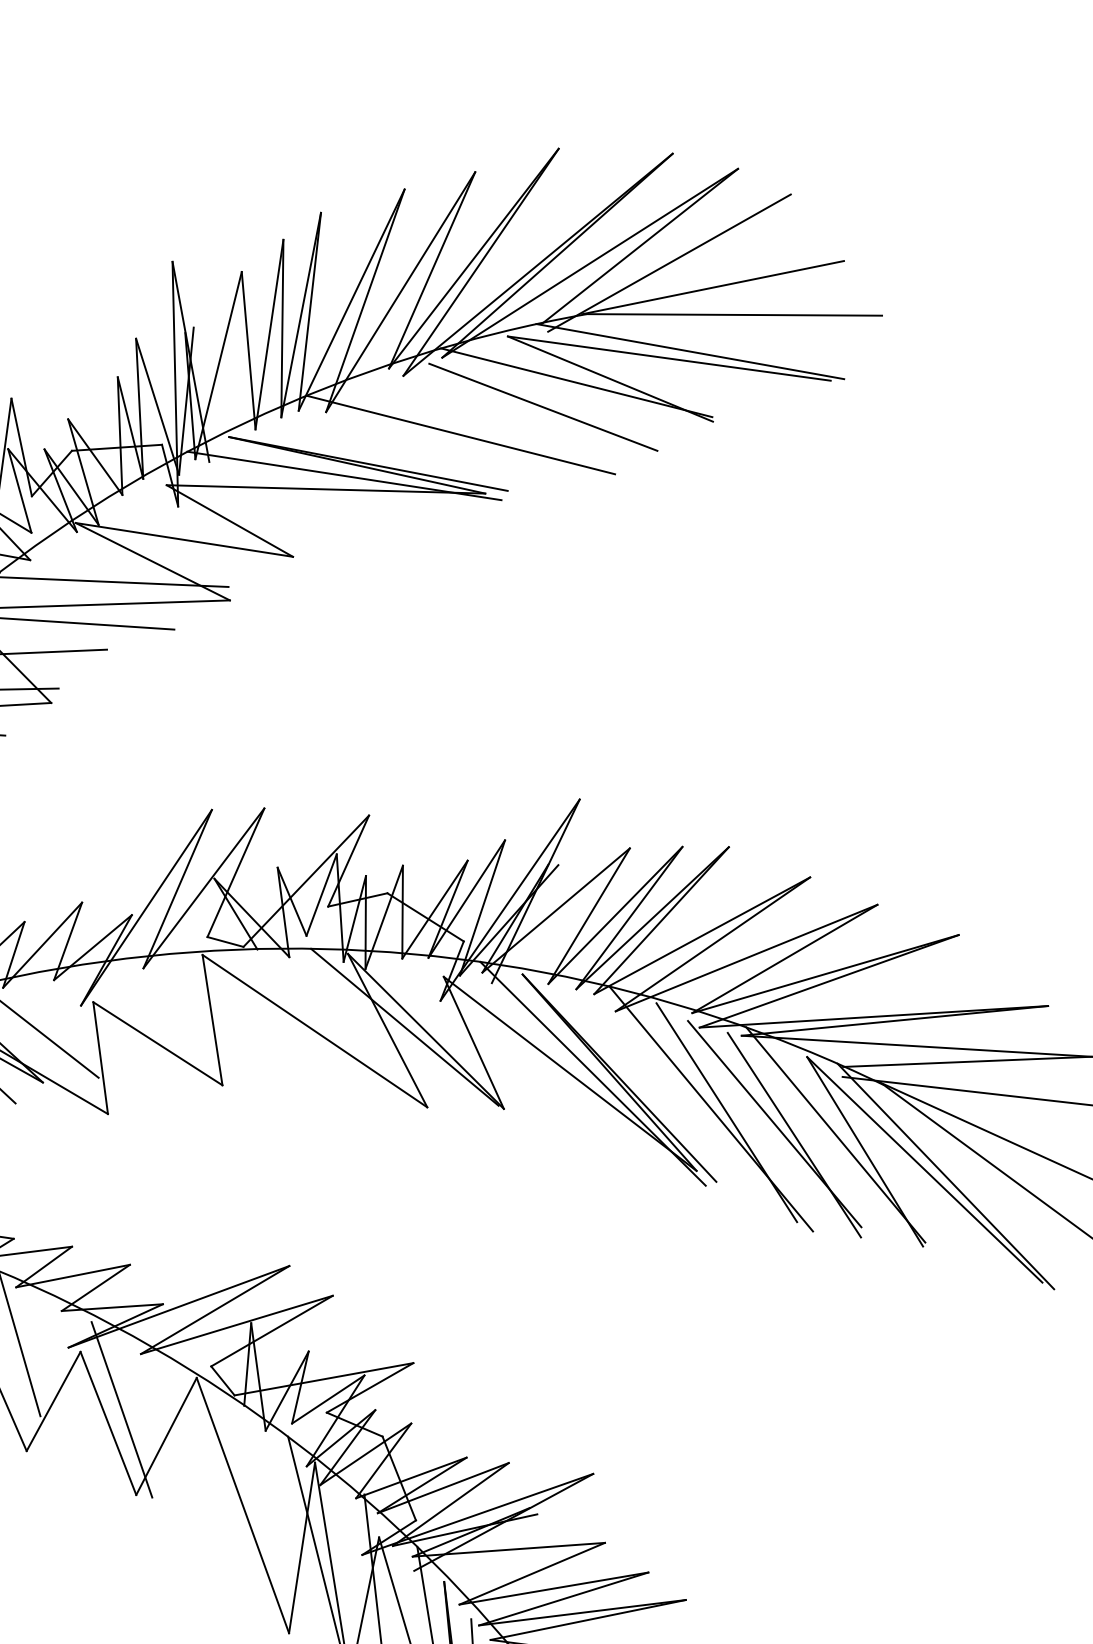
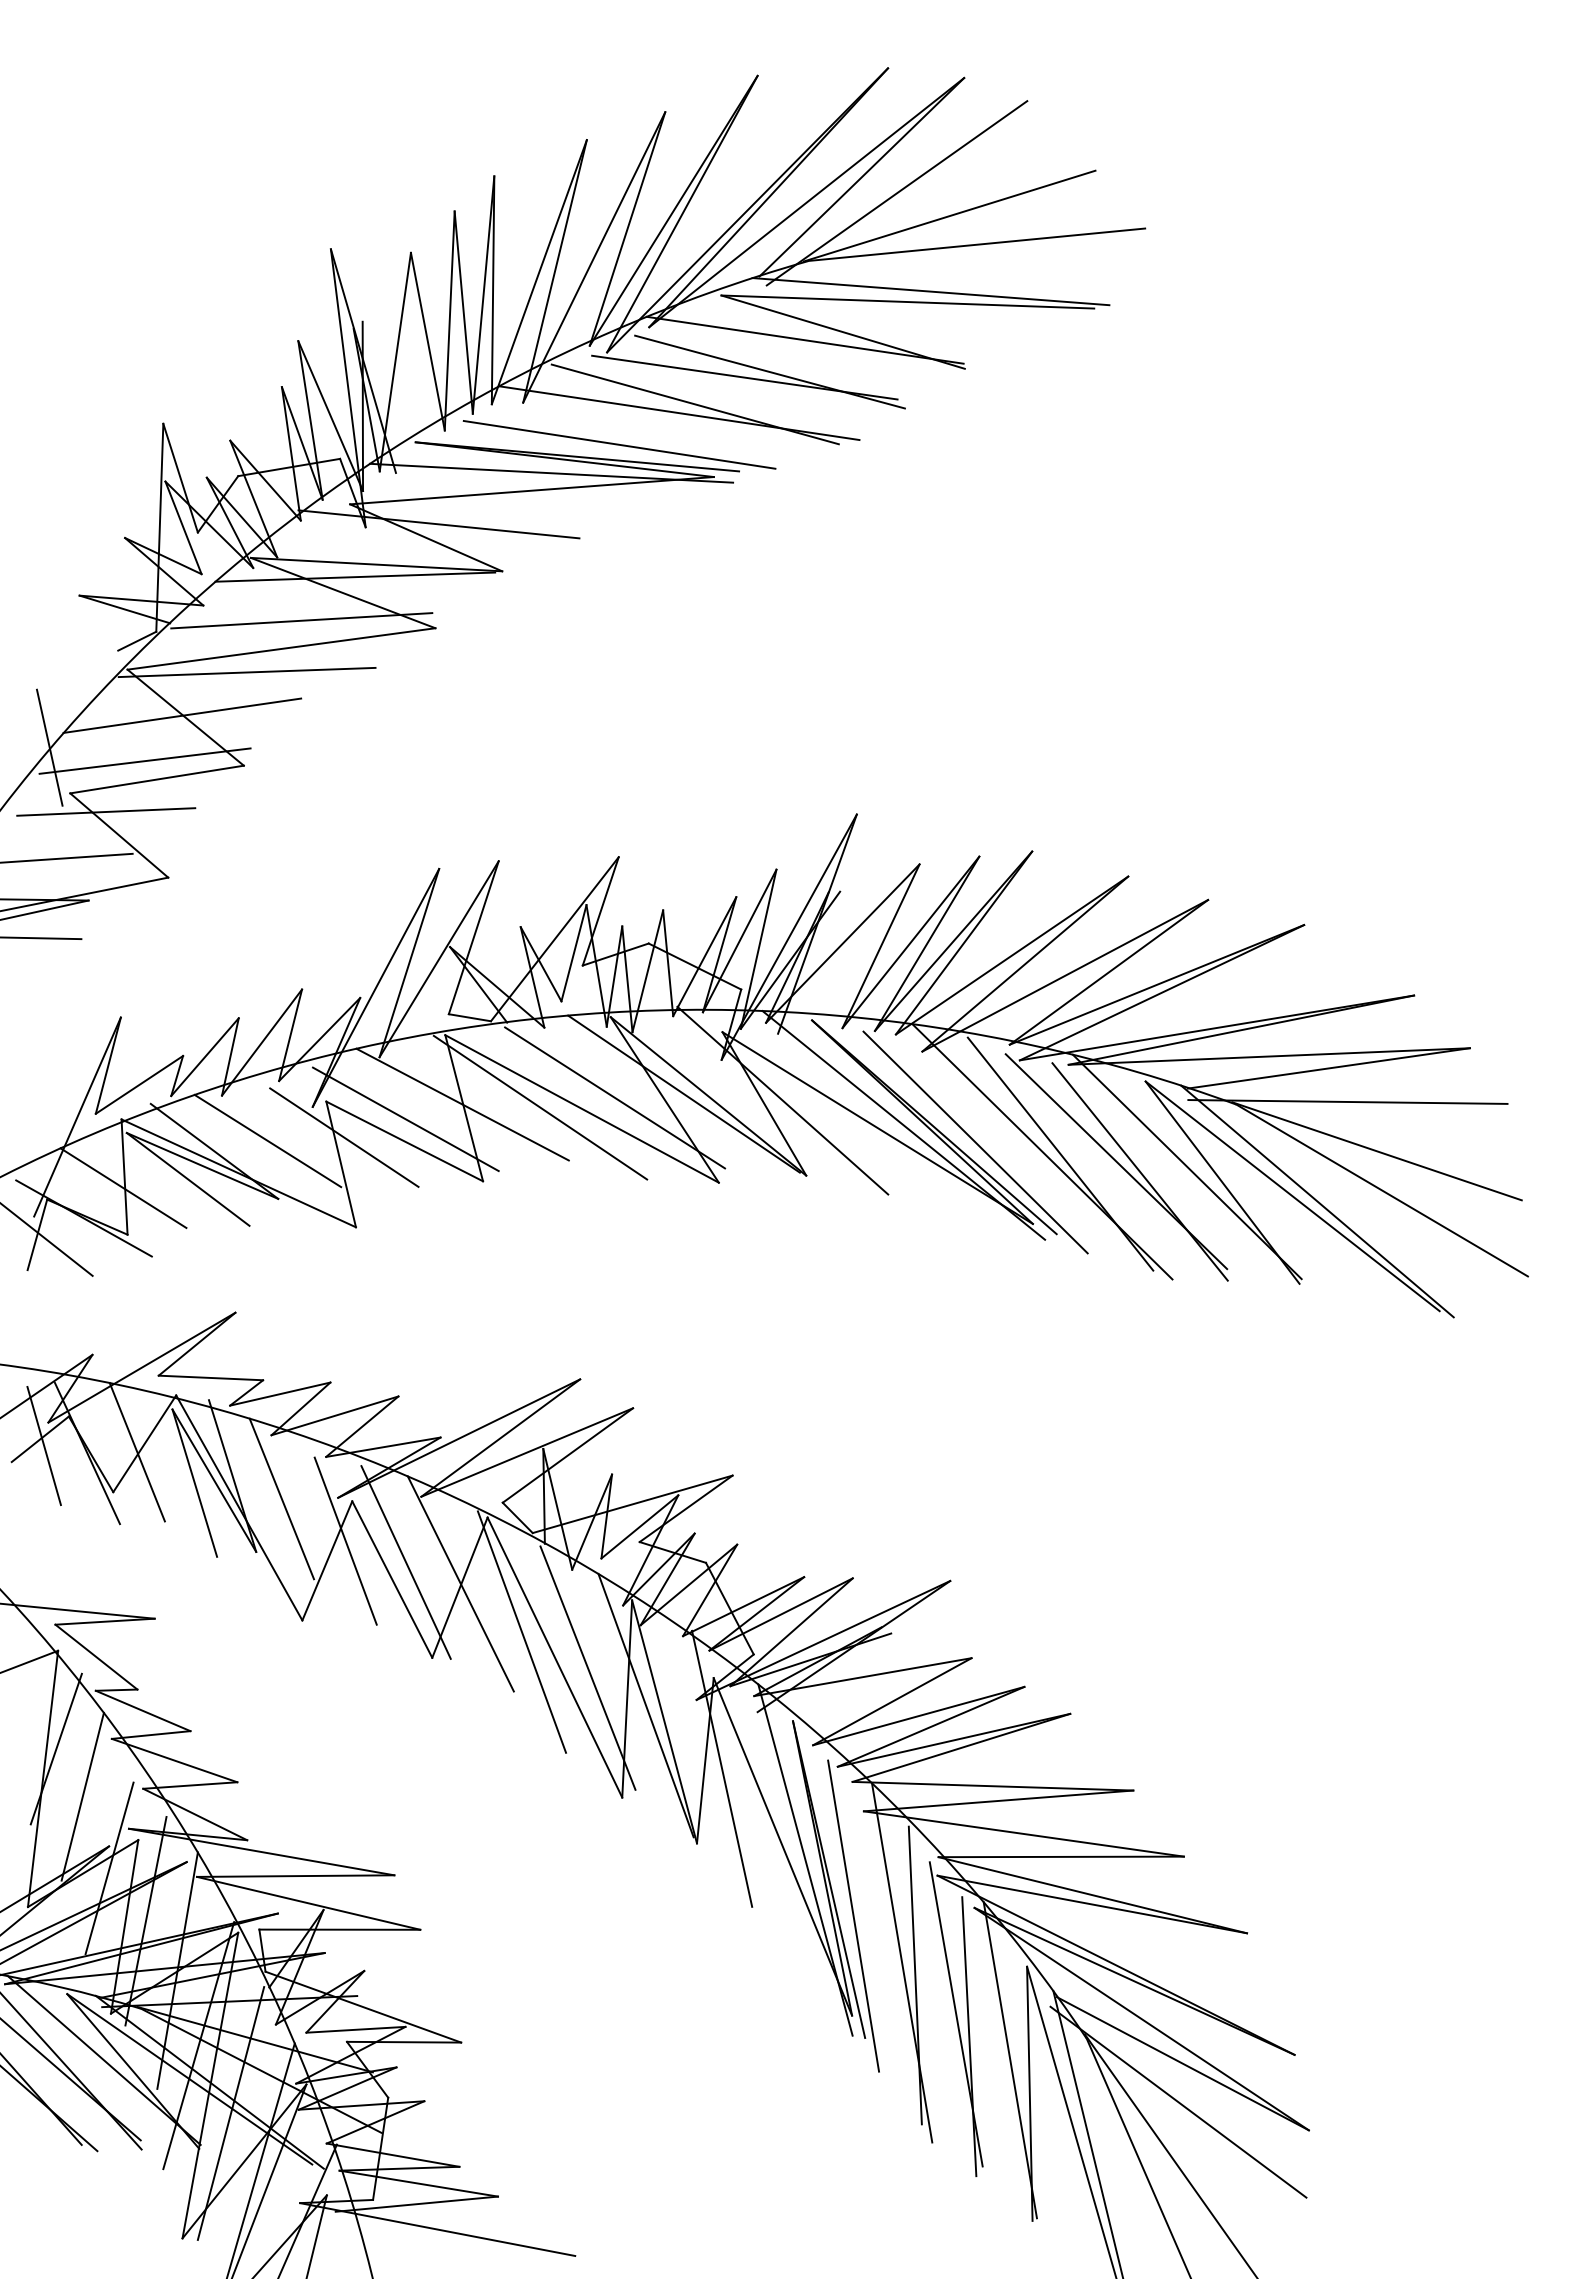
line: (520, 409) -> (744, 377), added
line: (474, 428) -> (694, 404), added
line: (406, 456) -> (619, 444), added
line: (241, 510) -> (438, 524), added
line: (165, 548) -> (355, 576), added
line: (211, 1016) -> (462, 1104), added
line: (160, 1024) -> (405, 1119), added
line: (344, 1024) -> (615, 1097), added
line: (278, 1026) -> (540, 1107), added
line: (105, 1034) -> (344, 1137), added
line: (489, 1041) -> (782, 1100), added
line: (653, 1095) -> (975, 1142), added
line: (71, 1385) -> (345, 1540), added
line: (167, 1432) -> (460, 1583), added
line: (216, 1479) -> (521, 1631), added
line: (270, 1517) -> (587, 1667), added

